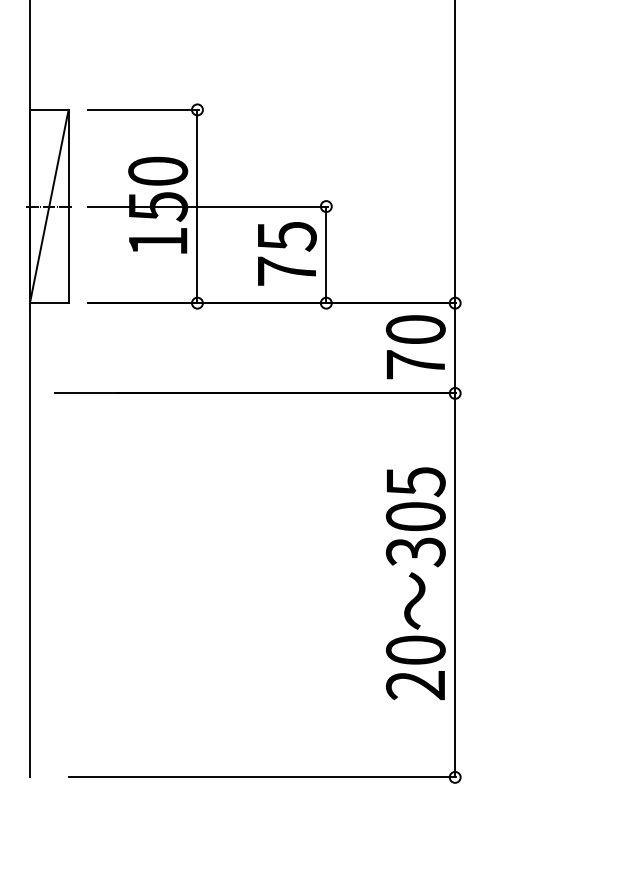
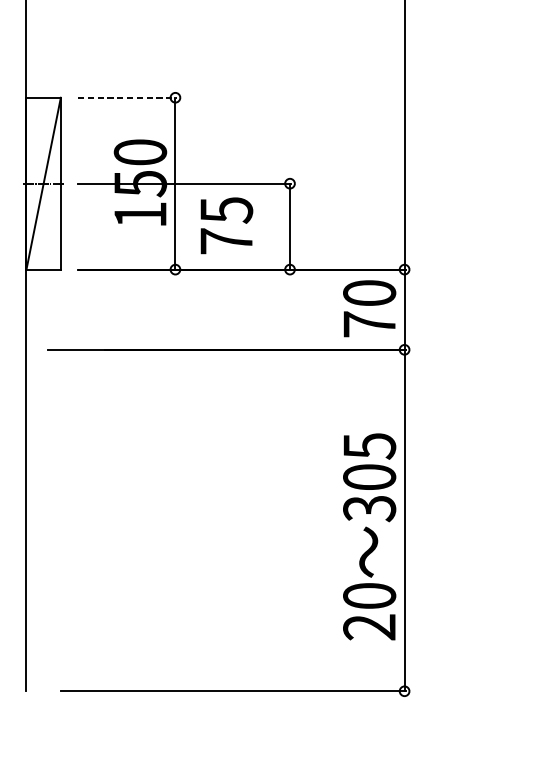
line: (143, 109) -> (127, 97), solid -> dashed
text: (287, 253) -> (227, 225), moved
text: (415, 583) -> (369, 536), moved

